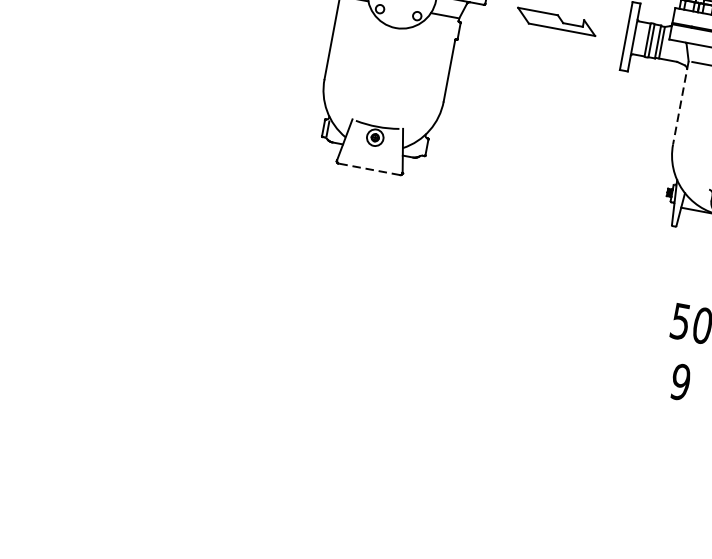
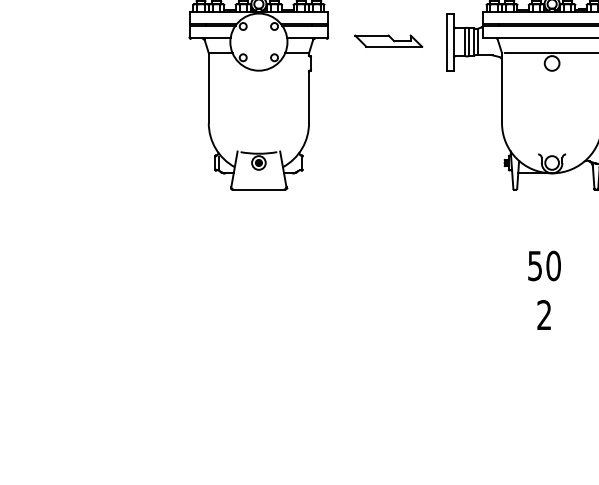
line: (681, 103) -> (502, 88), dashed -> solid
line: (368, 169) -> (258, 189), dashed -> solid
text: (680, 382) -> (544, 315), 9 -> 2

